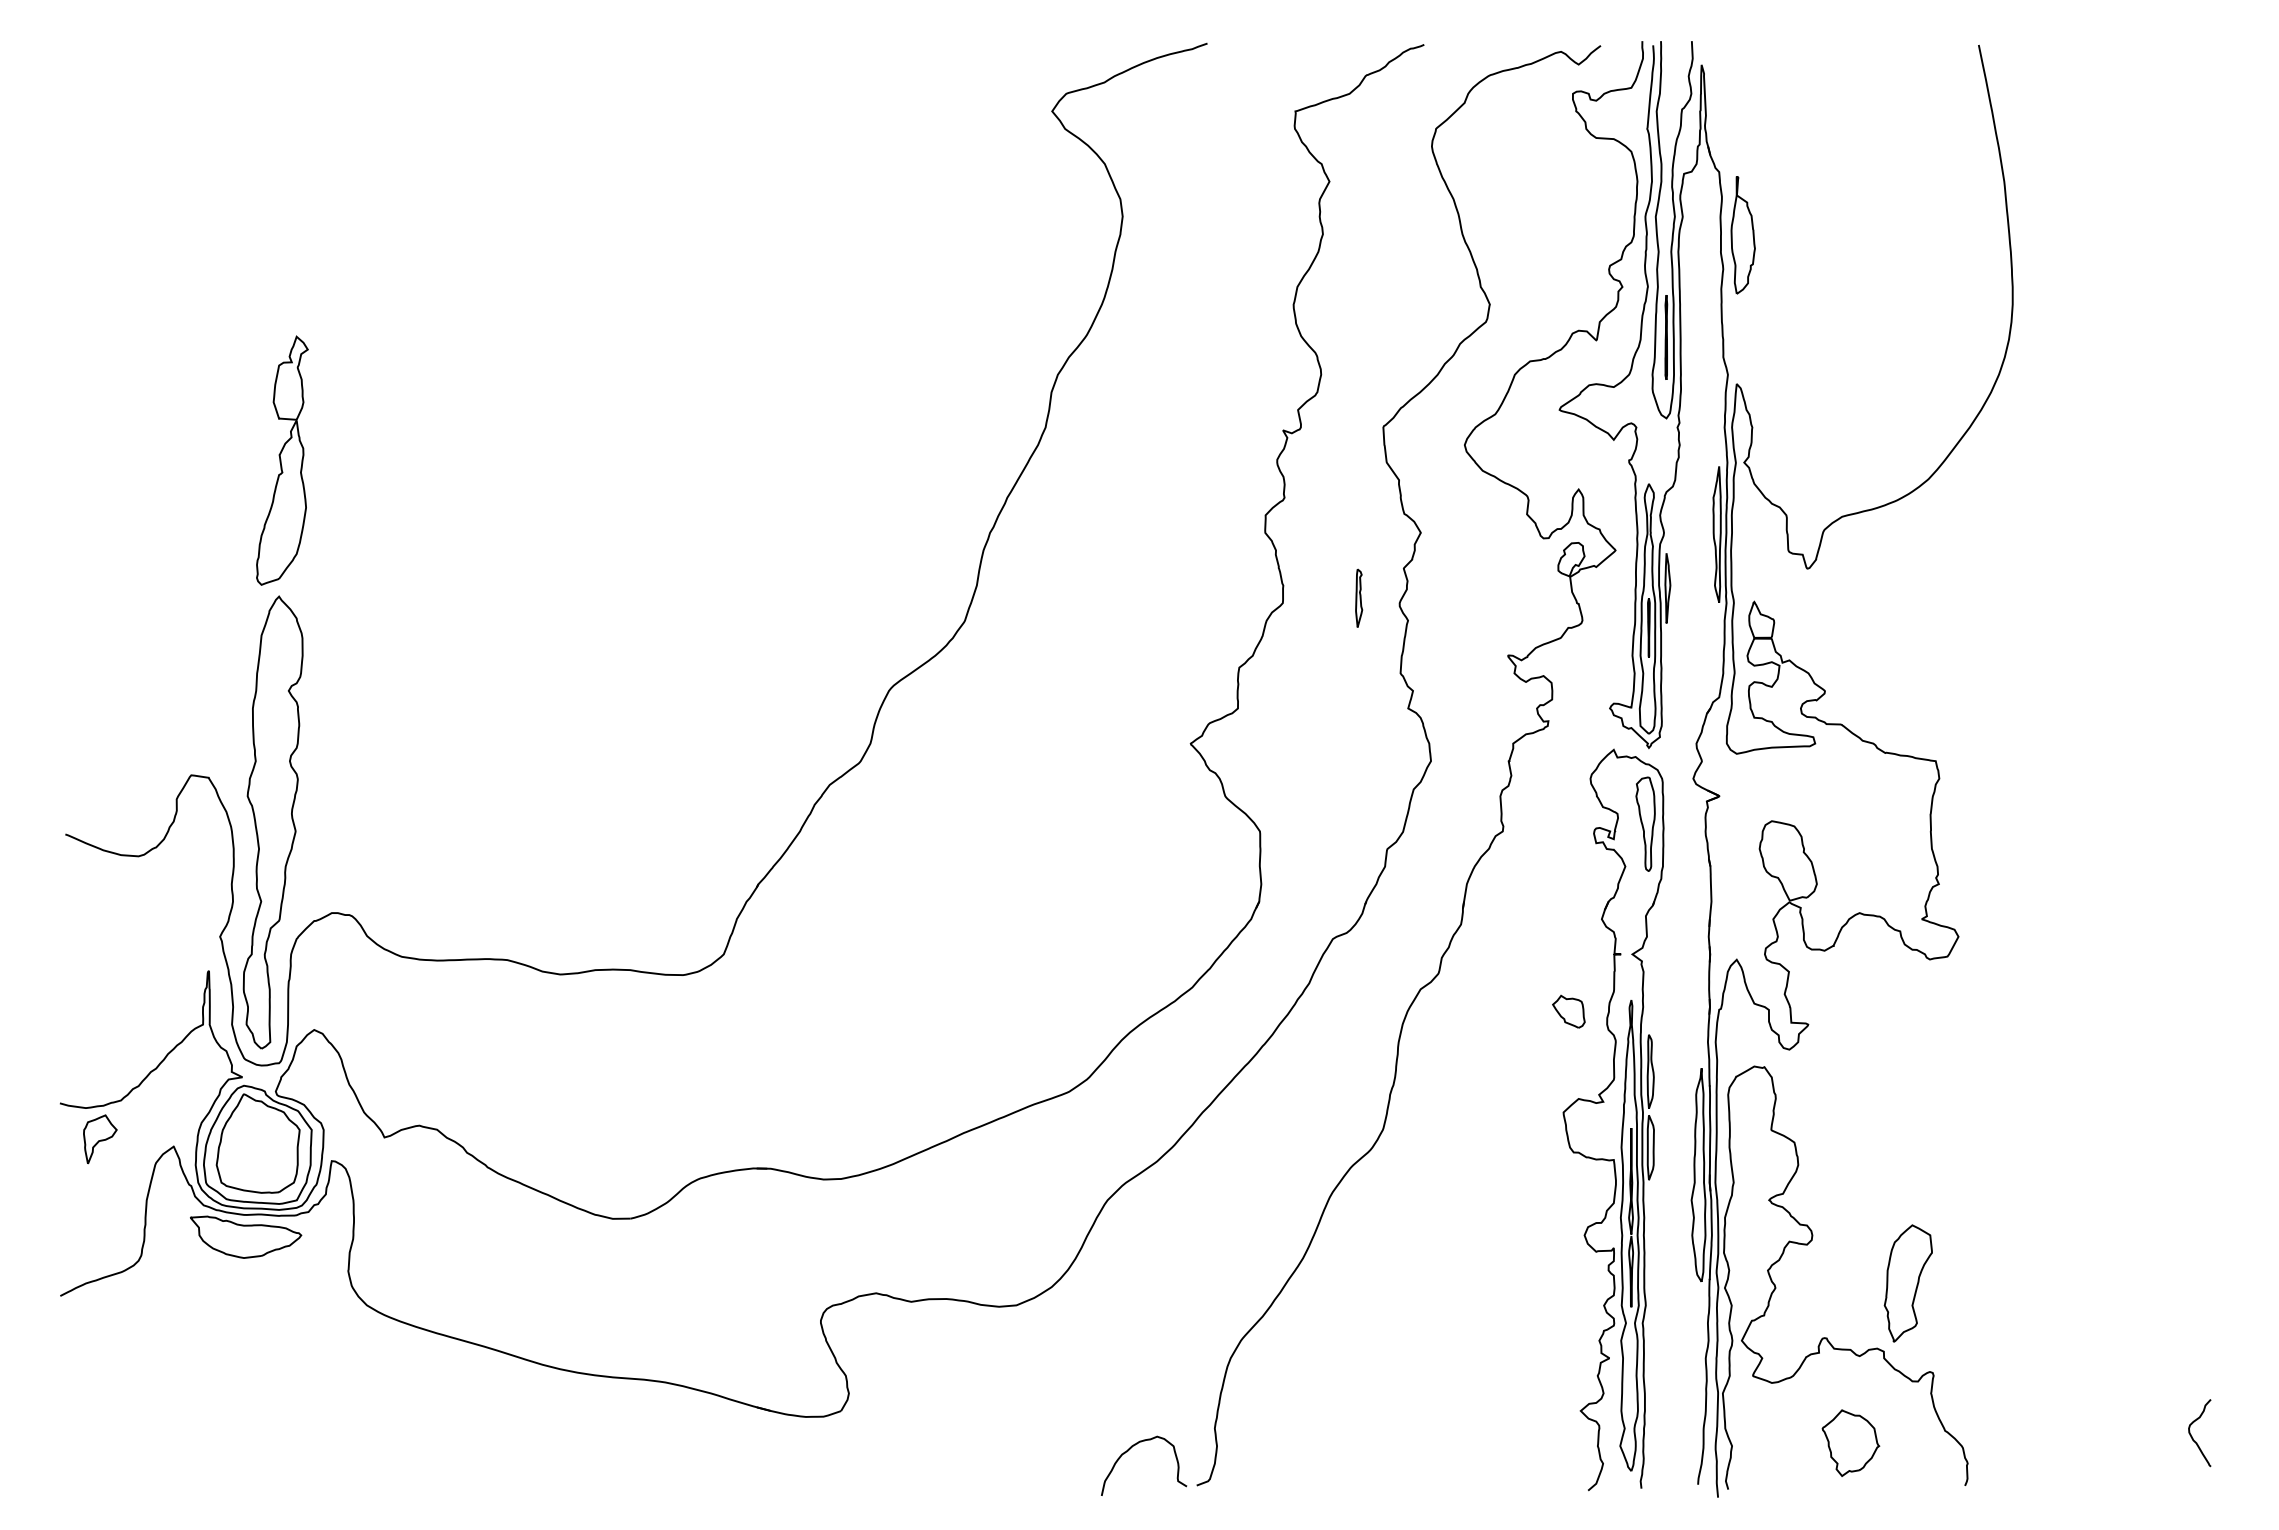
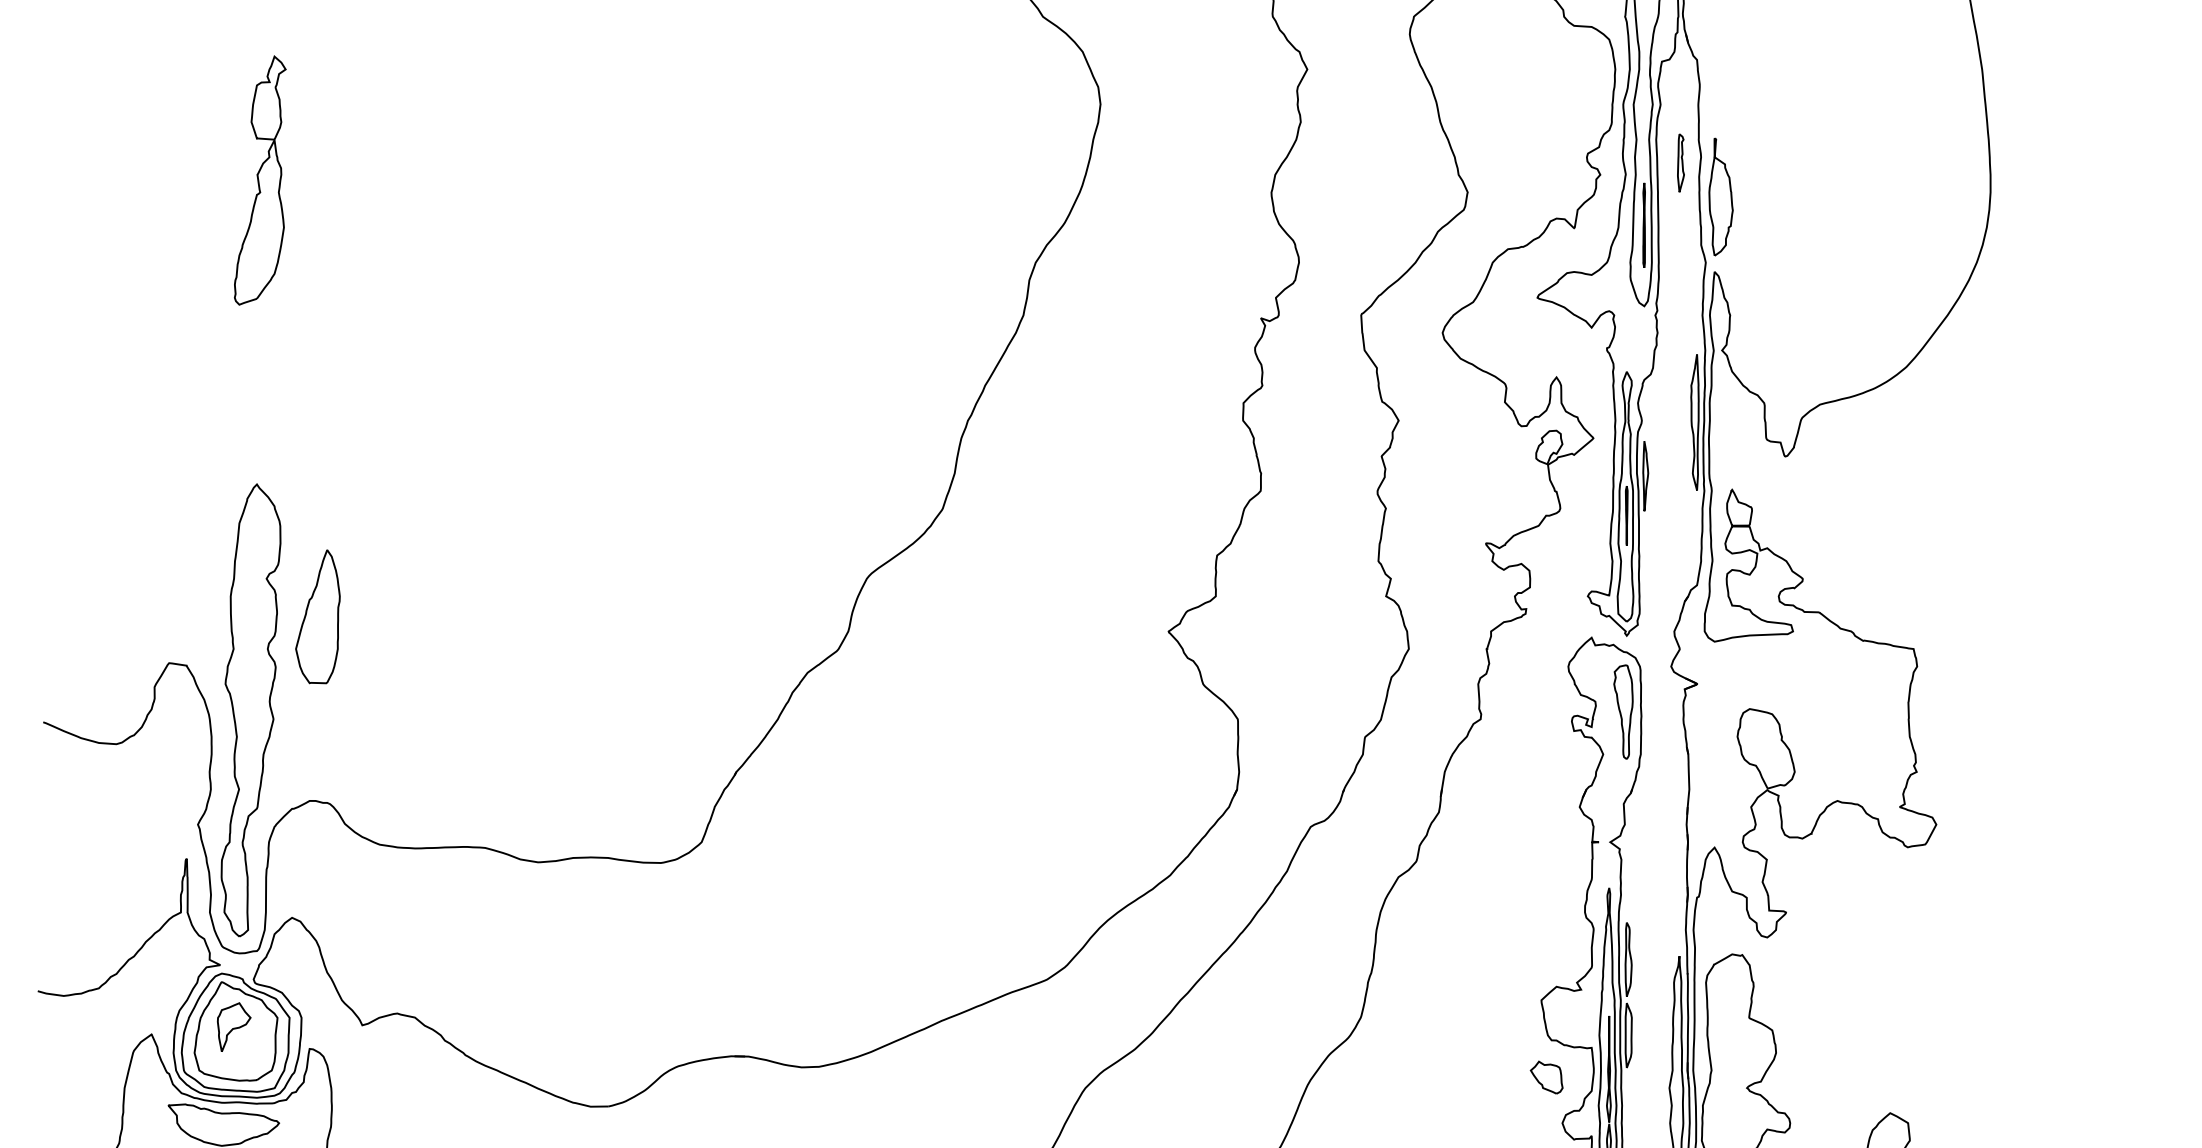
part: (1742, 235) -> (1720, 197), moved
part: (282, 460) -> (260, 180), moved
part: (1359, 597) -> (1681, 162), moved
part: (339, 728) -> (317, 616), added
part: (1568, 1011) -> (1546, 1077), moved
part: (100, 1139) -> (234, 1027), moved

